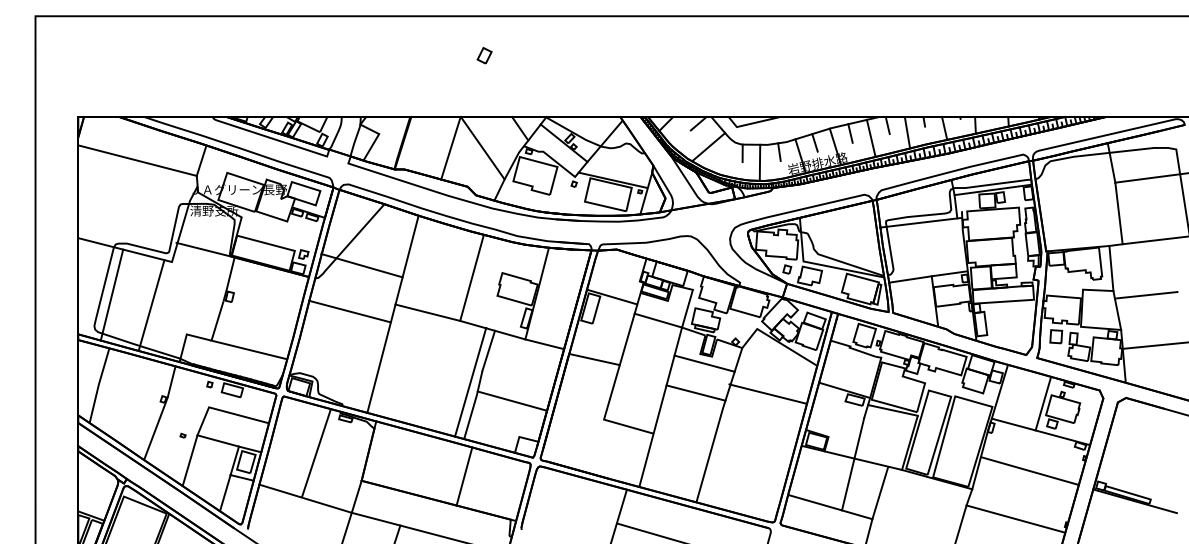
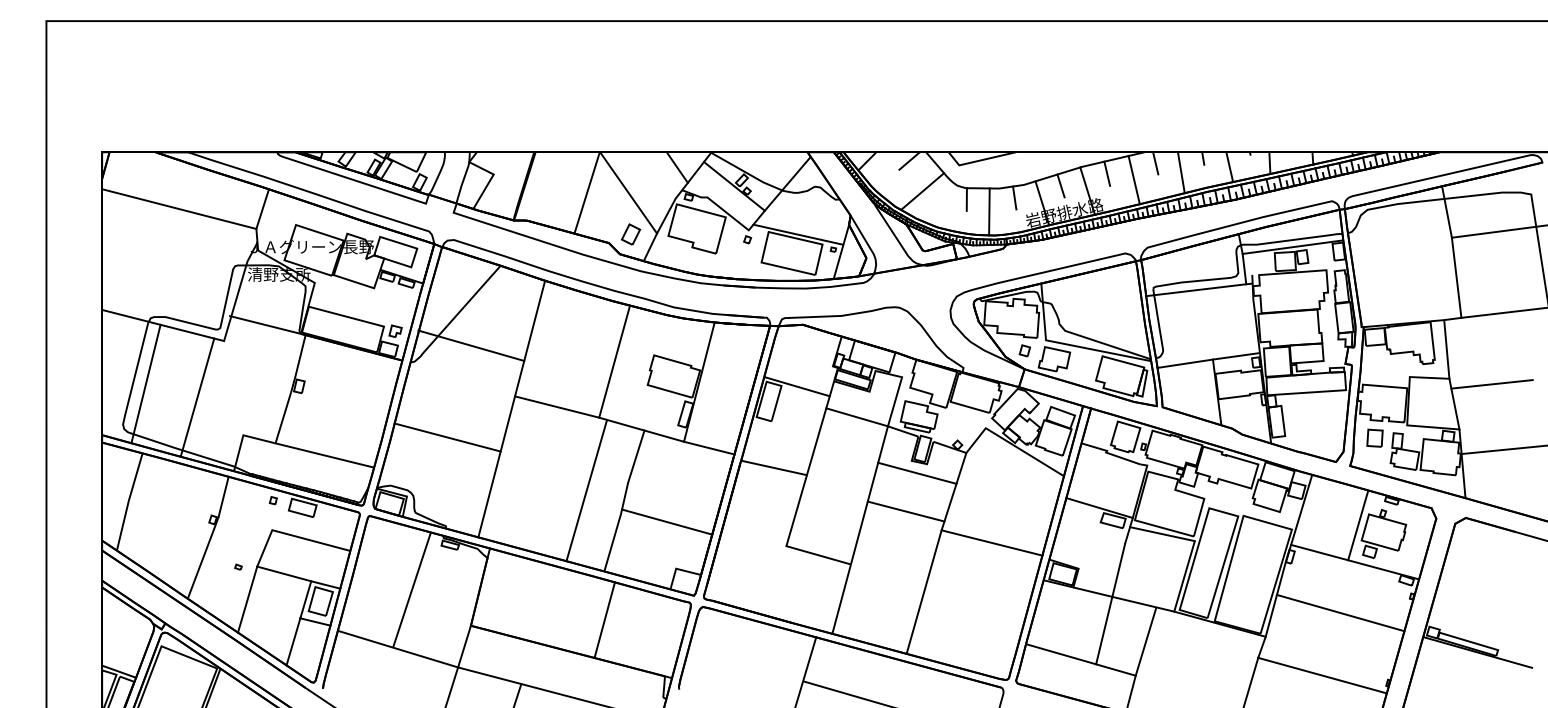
part: (485, 55) -> (631, 234), moved
line: (349, 311) -> (447, 437), moved
line: (470, 382) -> (586, 490), moved
line: (767, 393) -> (991, 542), moved

